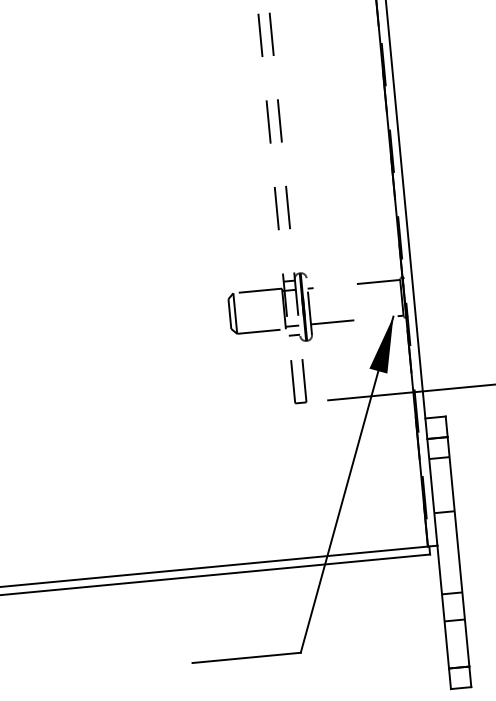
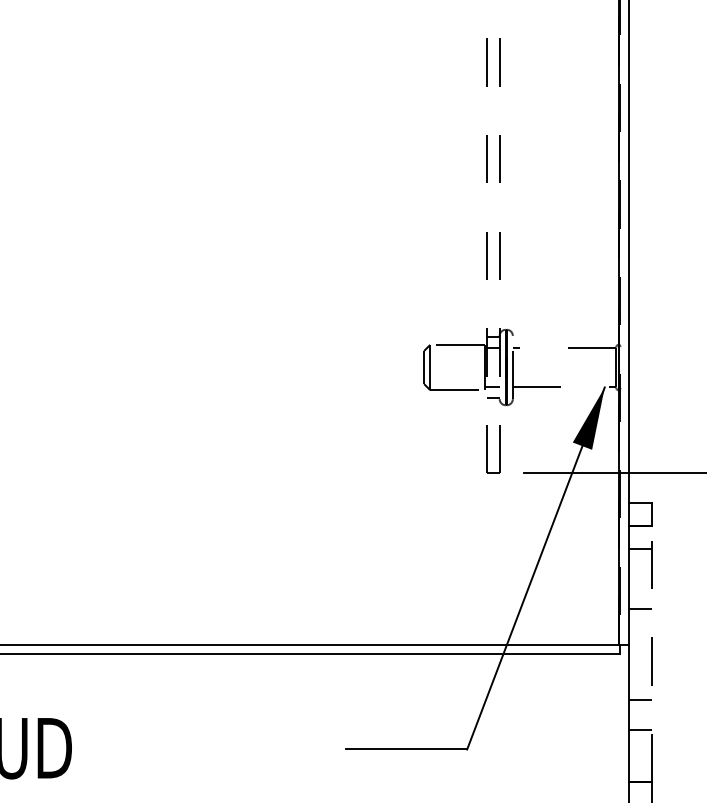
line: (458, 551) -> (652, 653), solid -> dashed

